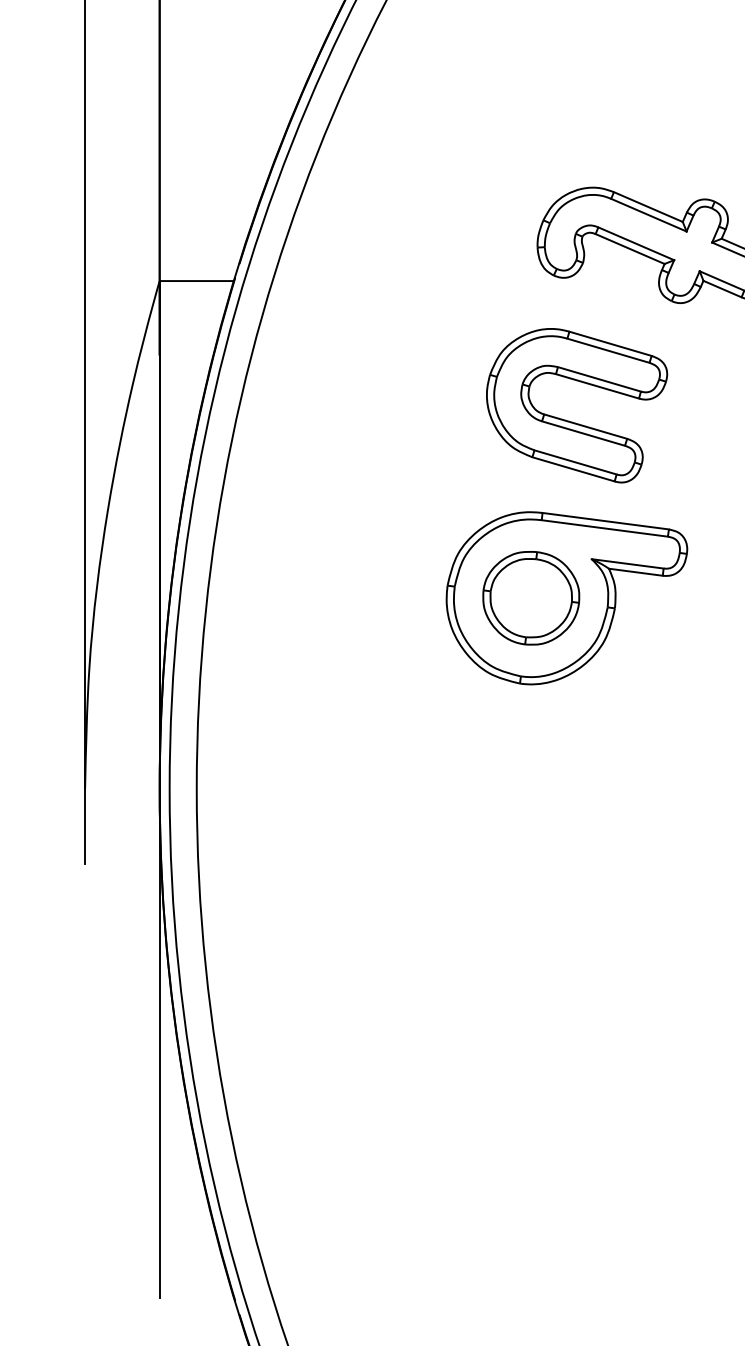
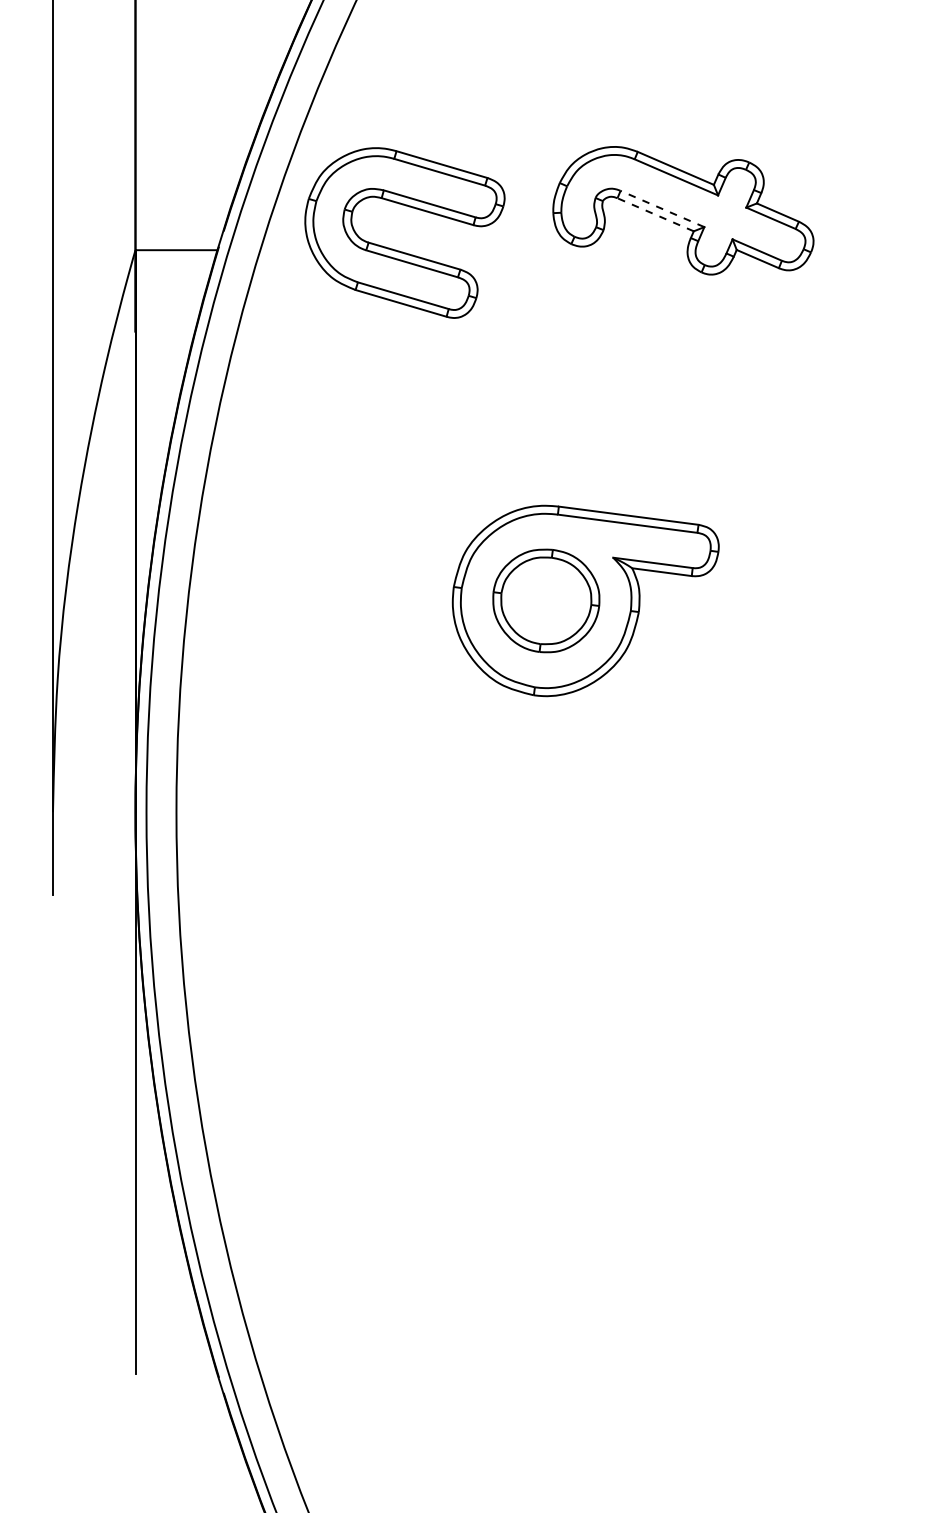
line: (636, 243) -> (662, 208), solid -> dashed
line: (629, 248) -> (655, 214), solid -> dashed
part: (572, 421) -> (399, 250), moved

